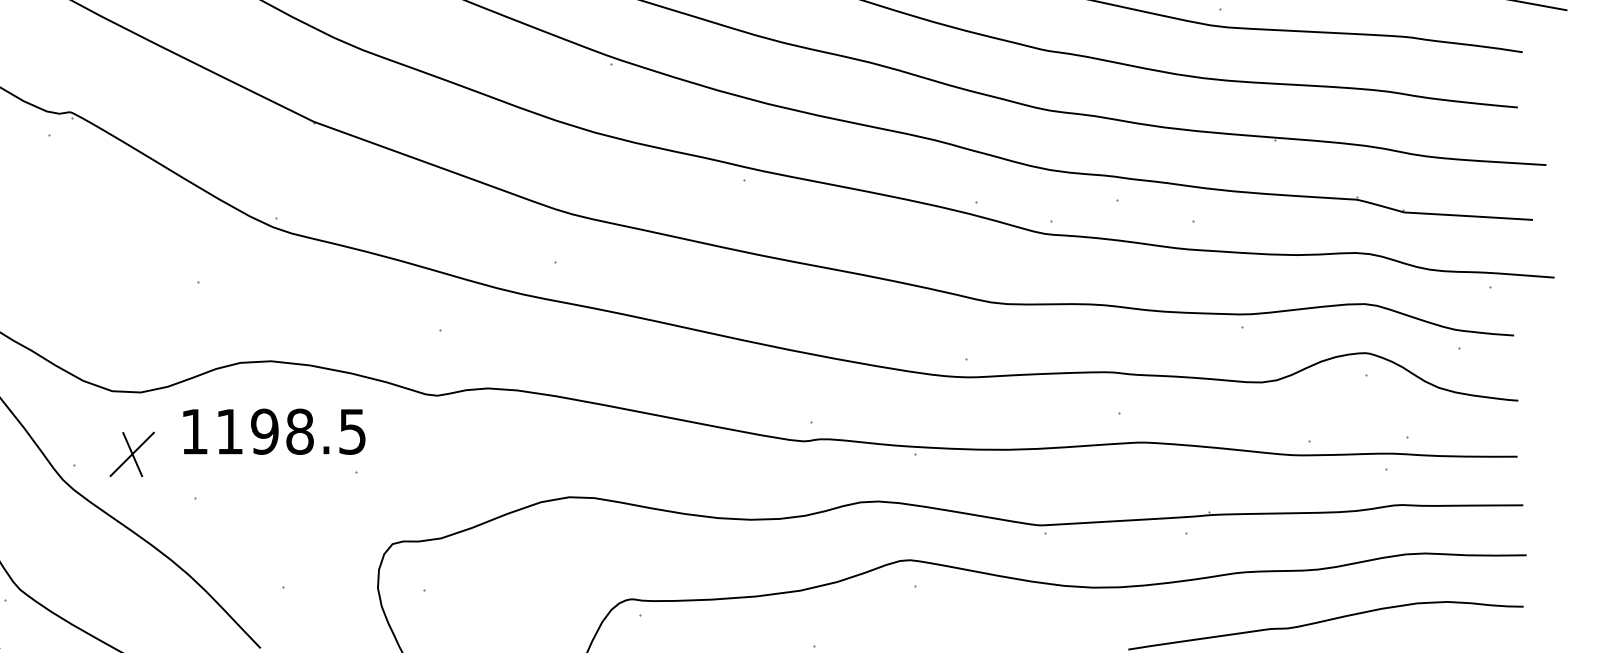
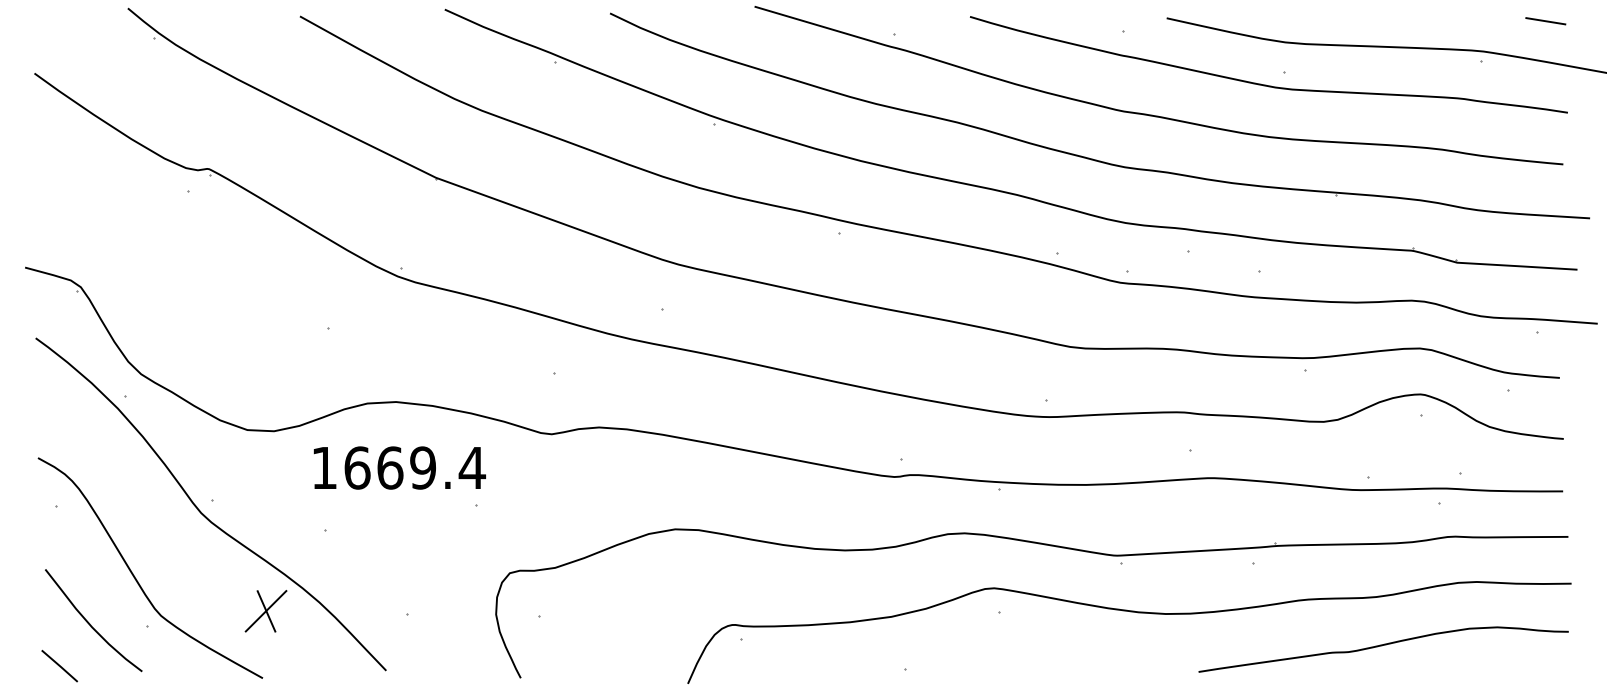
text: (291, 431) -> (415, 467), 1198.5 -> 1669.4
part: (131, 454) -> (265, 611), moved

